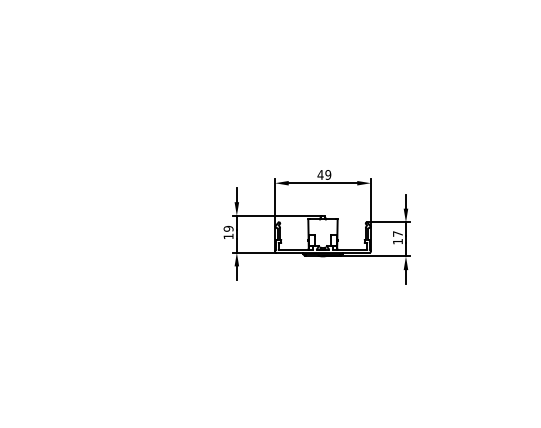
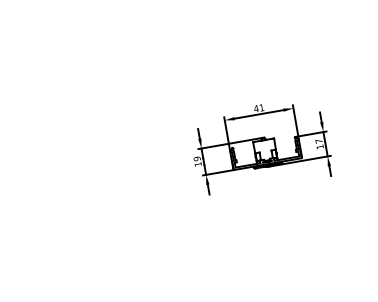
text: (328, 174) -> (261, 107), 49 -> 41

